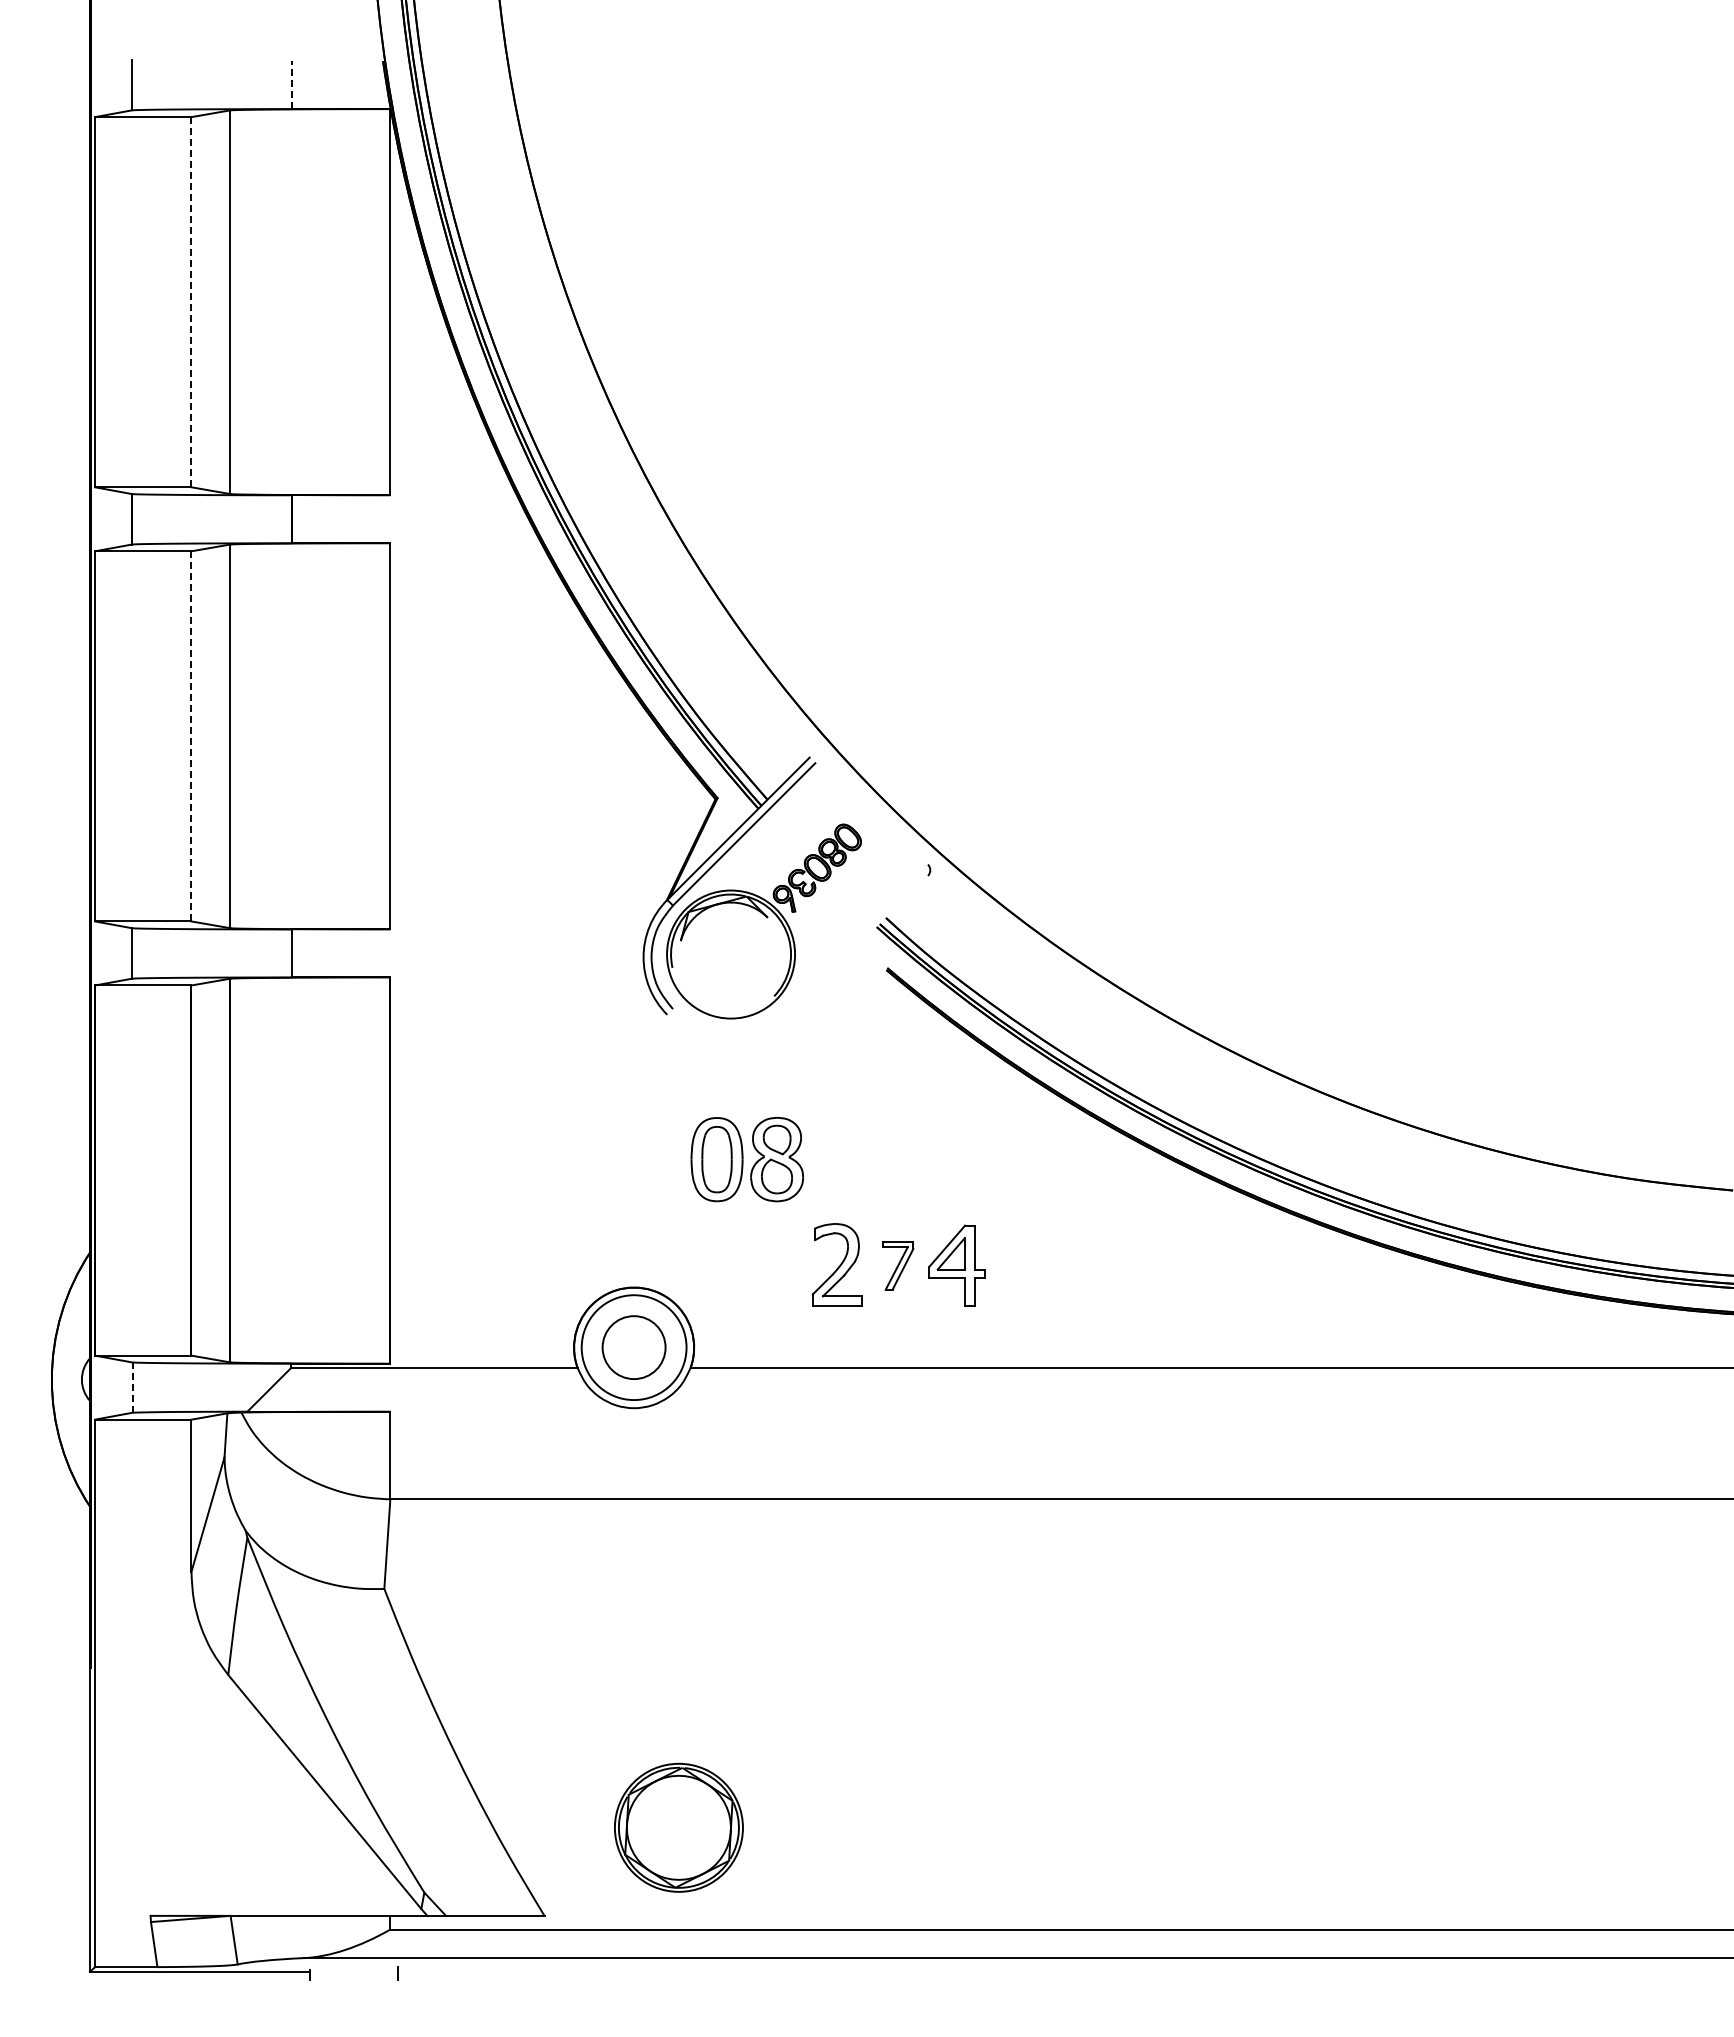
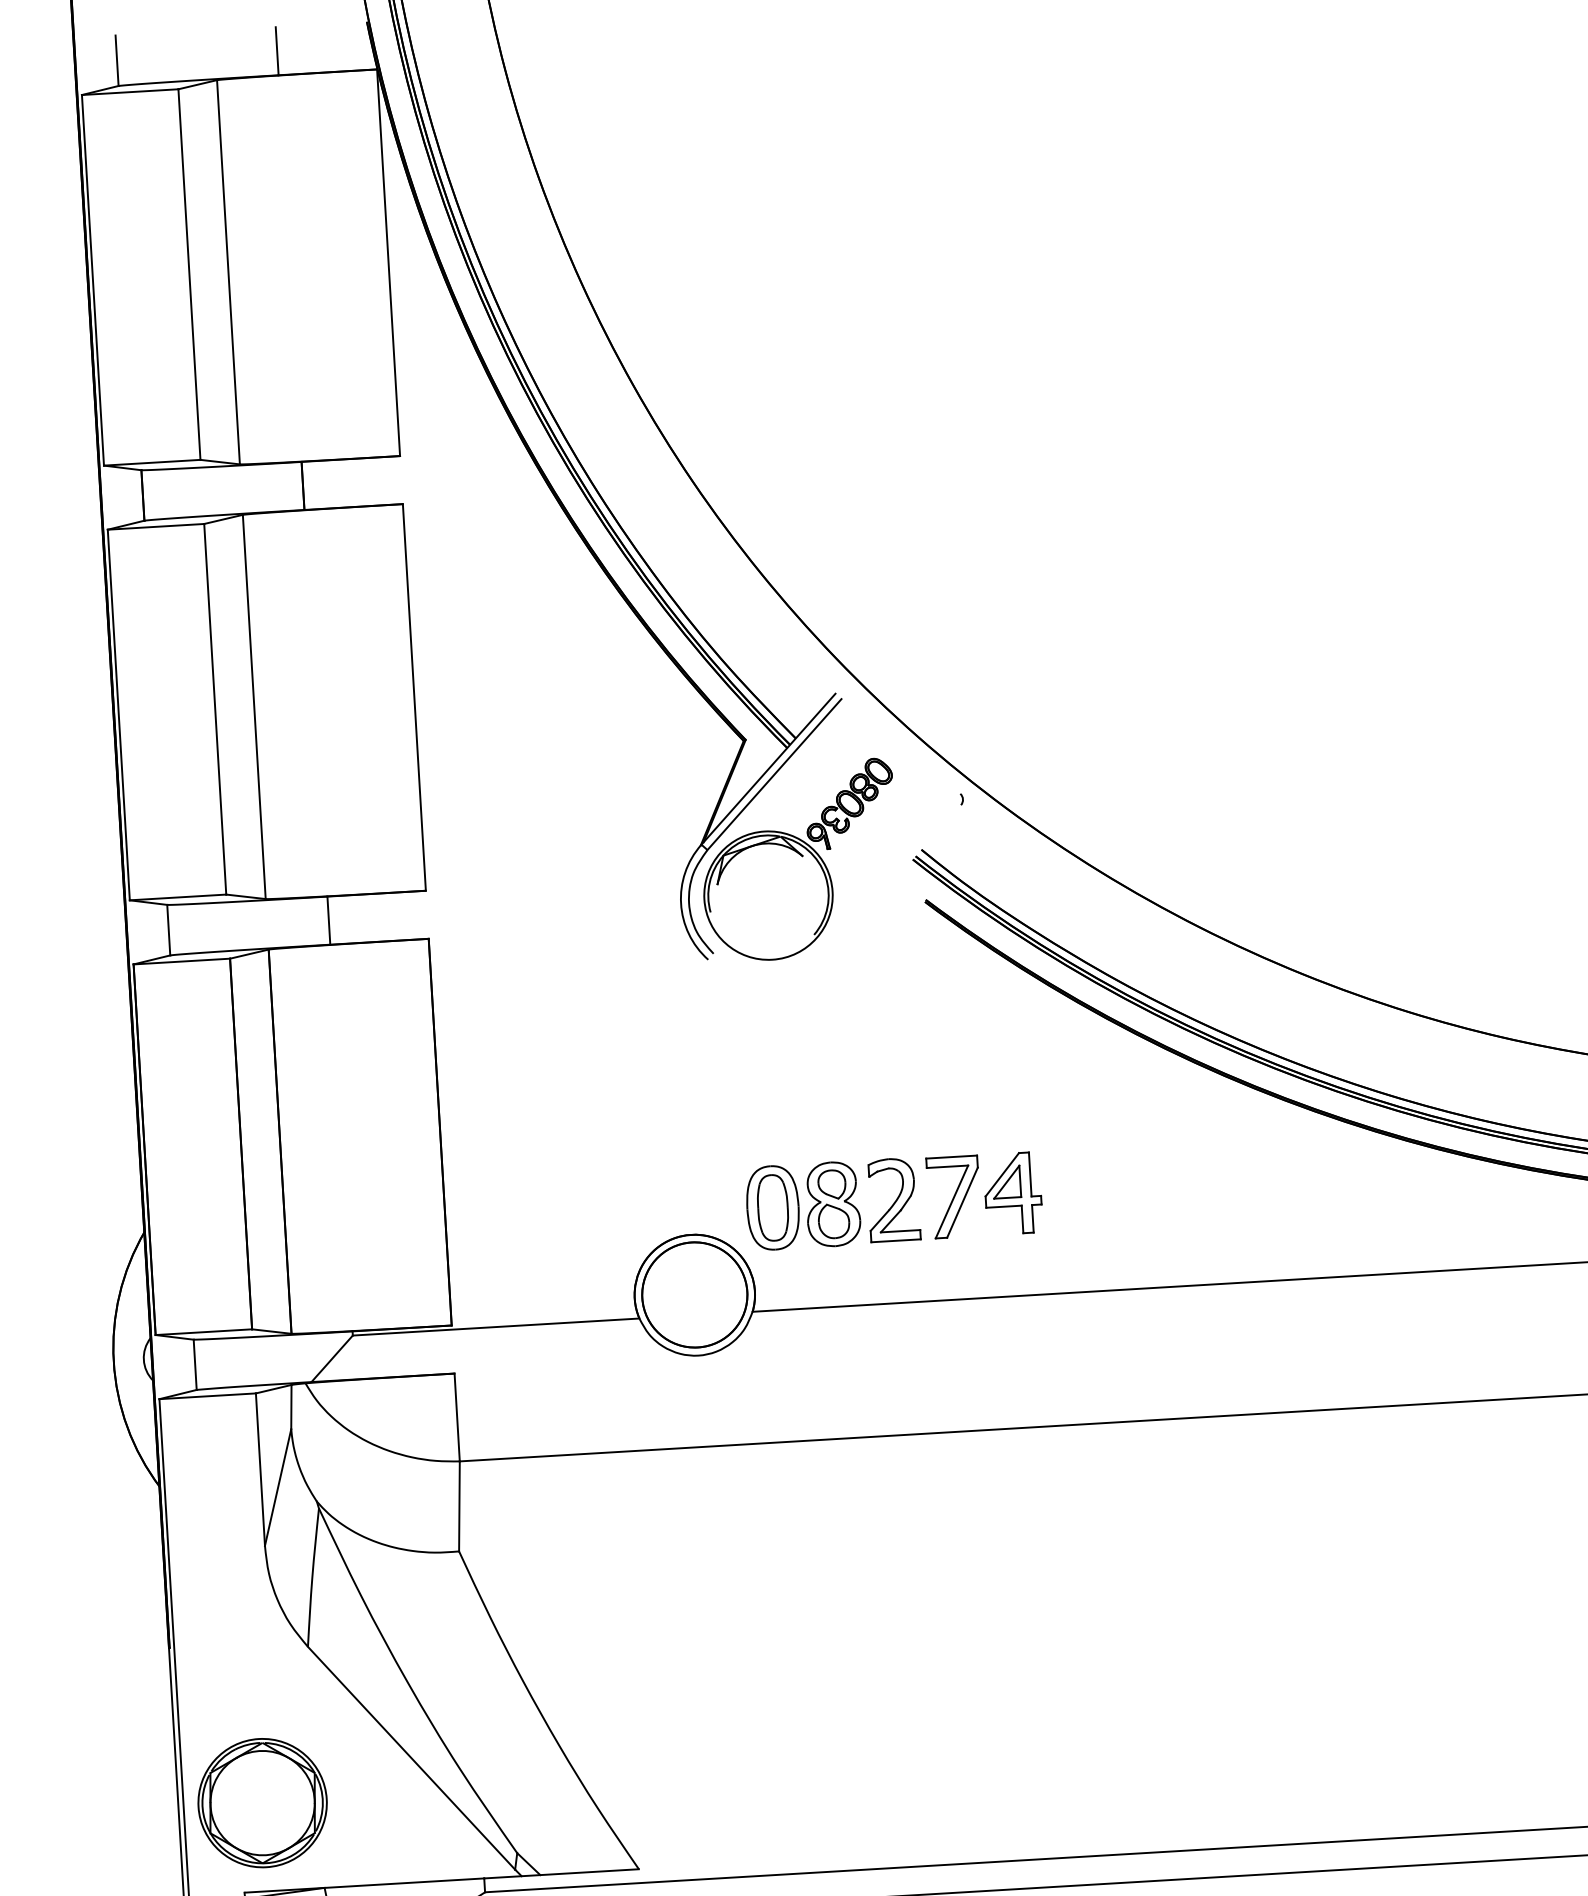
line: (291, 84) -> (276, 50), dashed -> solid
line: (191, 302) -> (189, 274), dashed -> solid
line: (191, 736) -> (215, 709), dashed -> solid
part: (746, 1159) -> (802, 1206), moved
part: (898, 1265) -> (954, 1197), size x1.67
circle: (633, 1347) -> (694, 1294), size x1.67
line: (132, 1387) -> (194, 1364), dashed -> solid
part: (678, 1827) -> (262, 1802), moved

